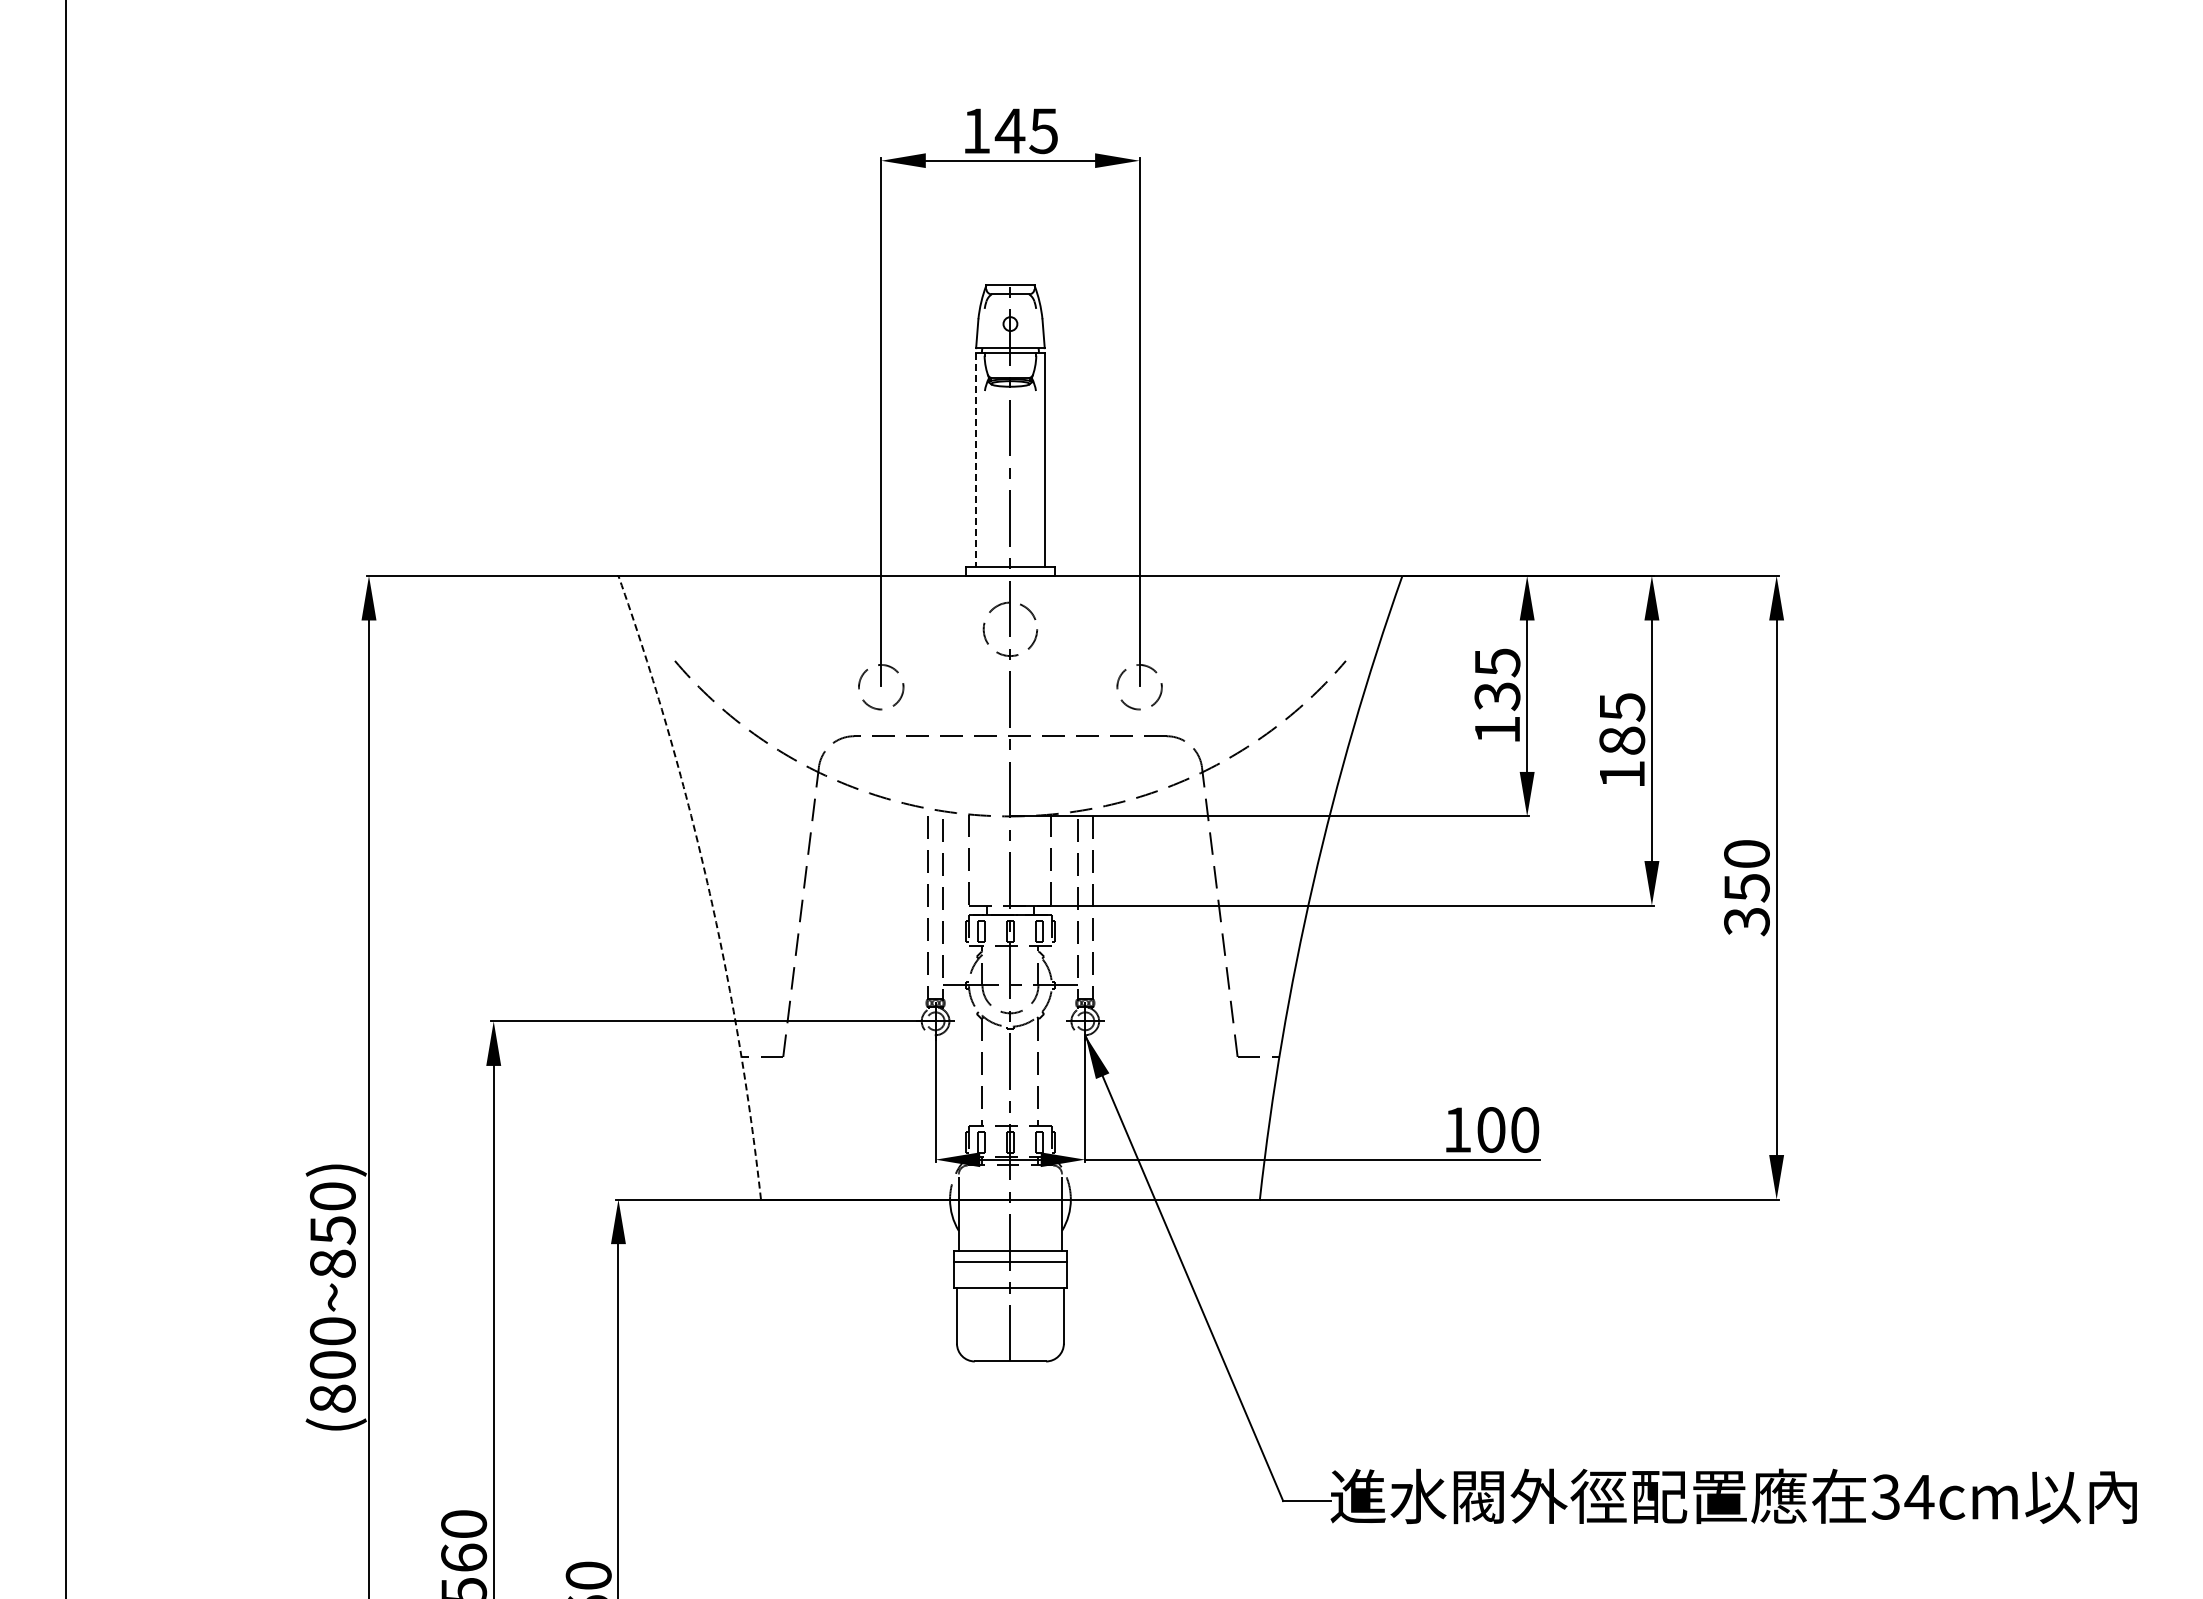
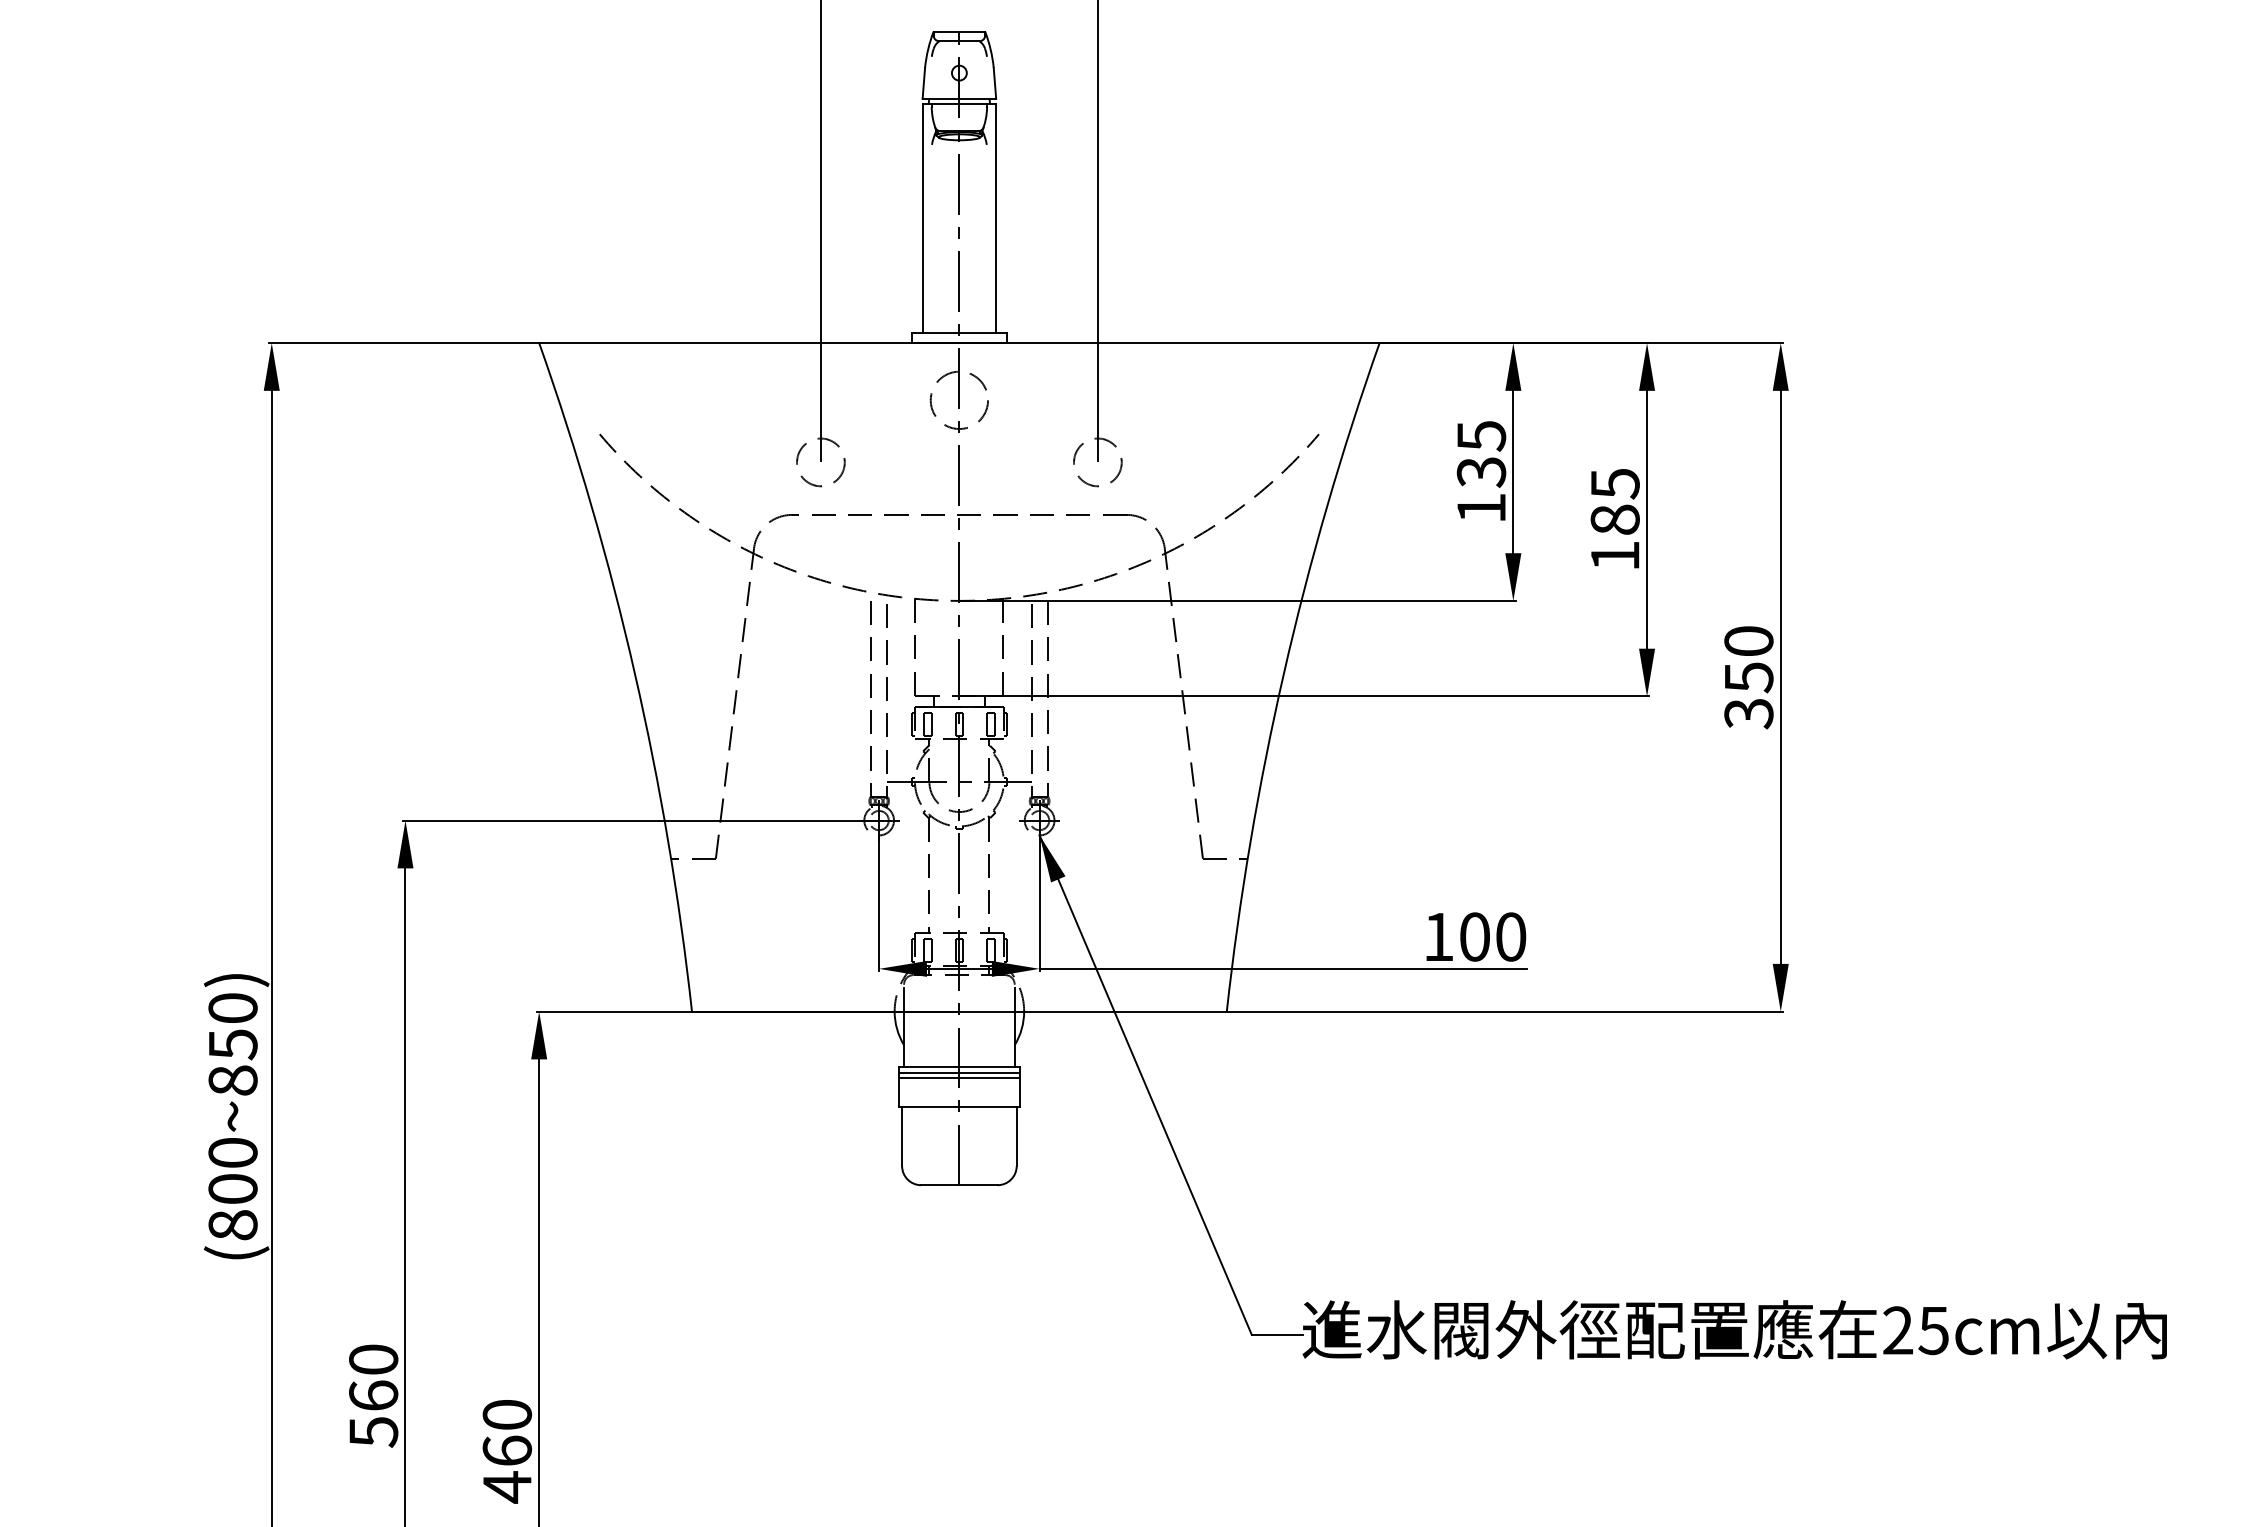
line: (976, 460) -> (923, 219), dashed -> solid
arc: (707, 883) -> (634, 672), dashed -> solid
line: (1010, 1256) -> (959, 1072), added
text: (1902, 1496) -> (1915, 1329), 34cm -> 25cm

